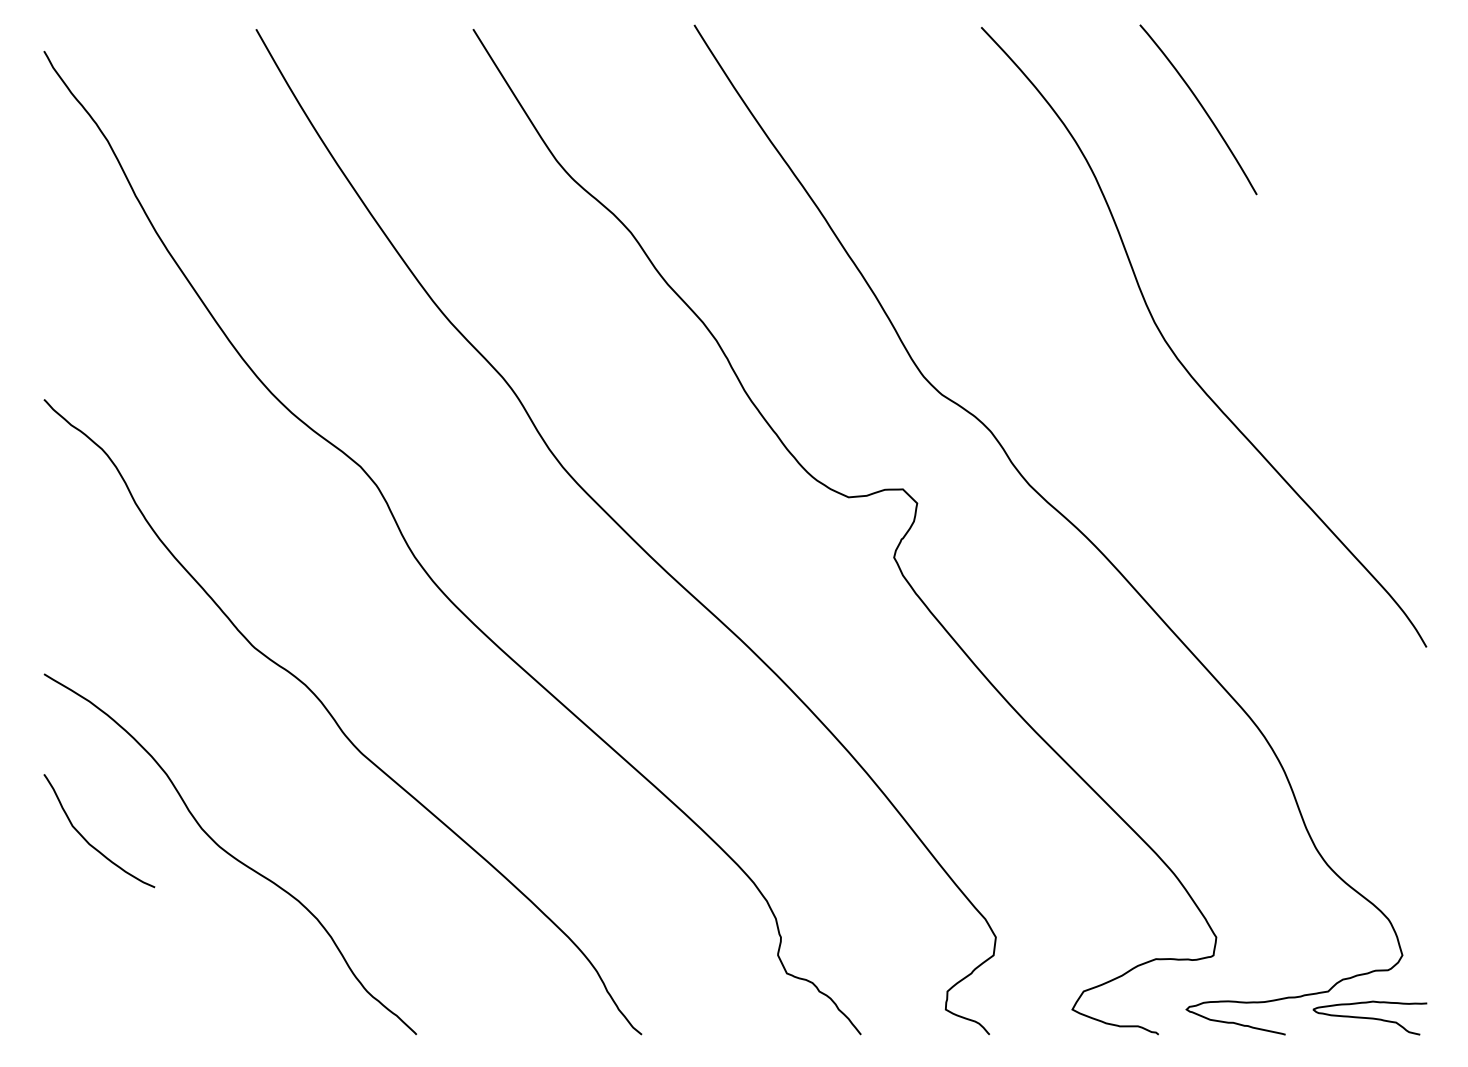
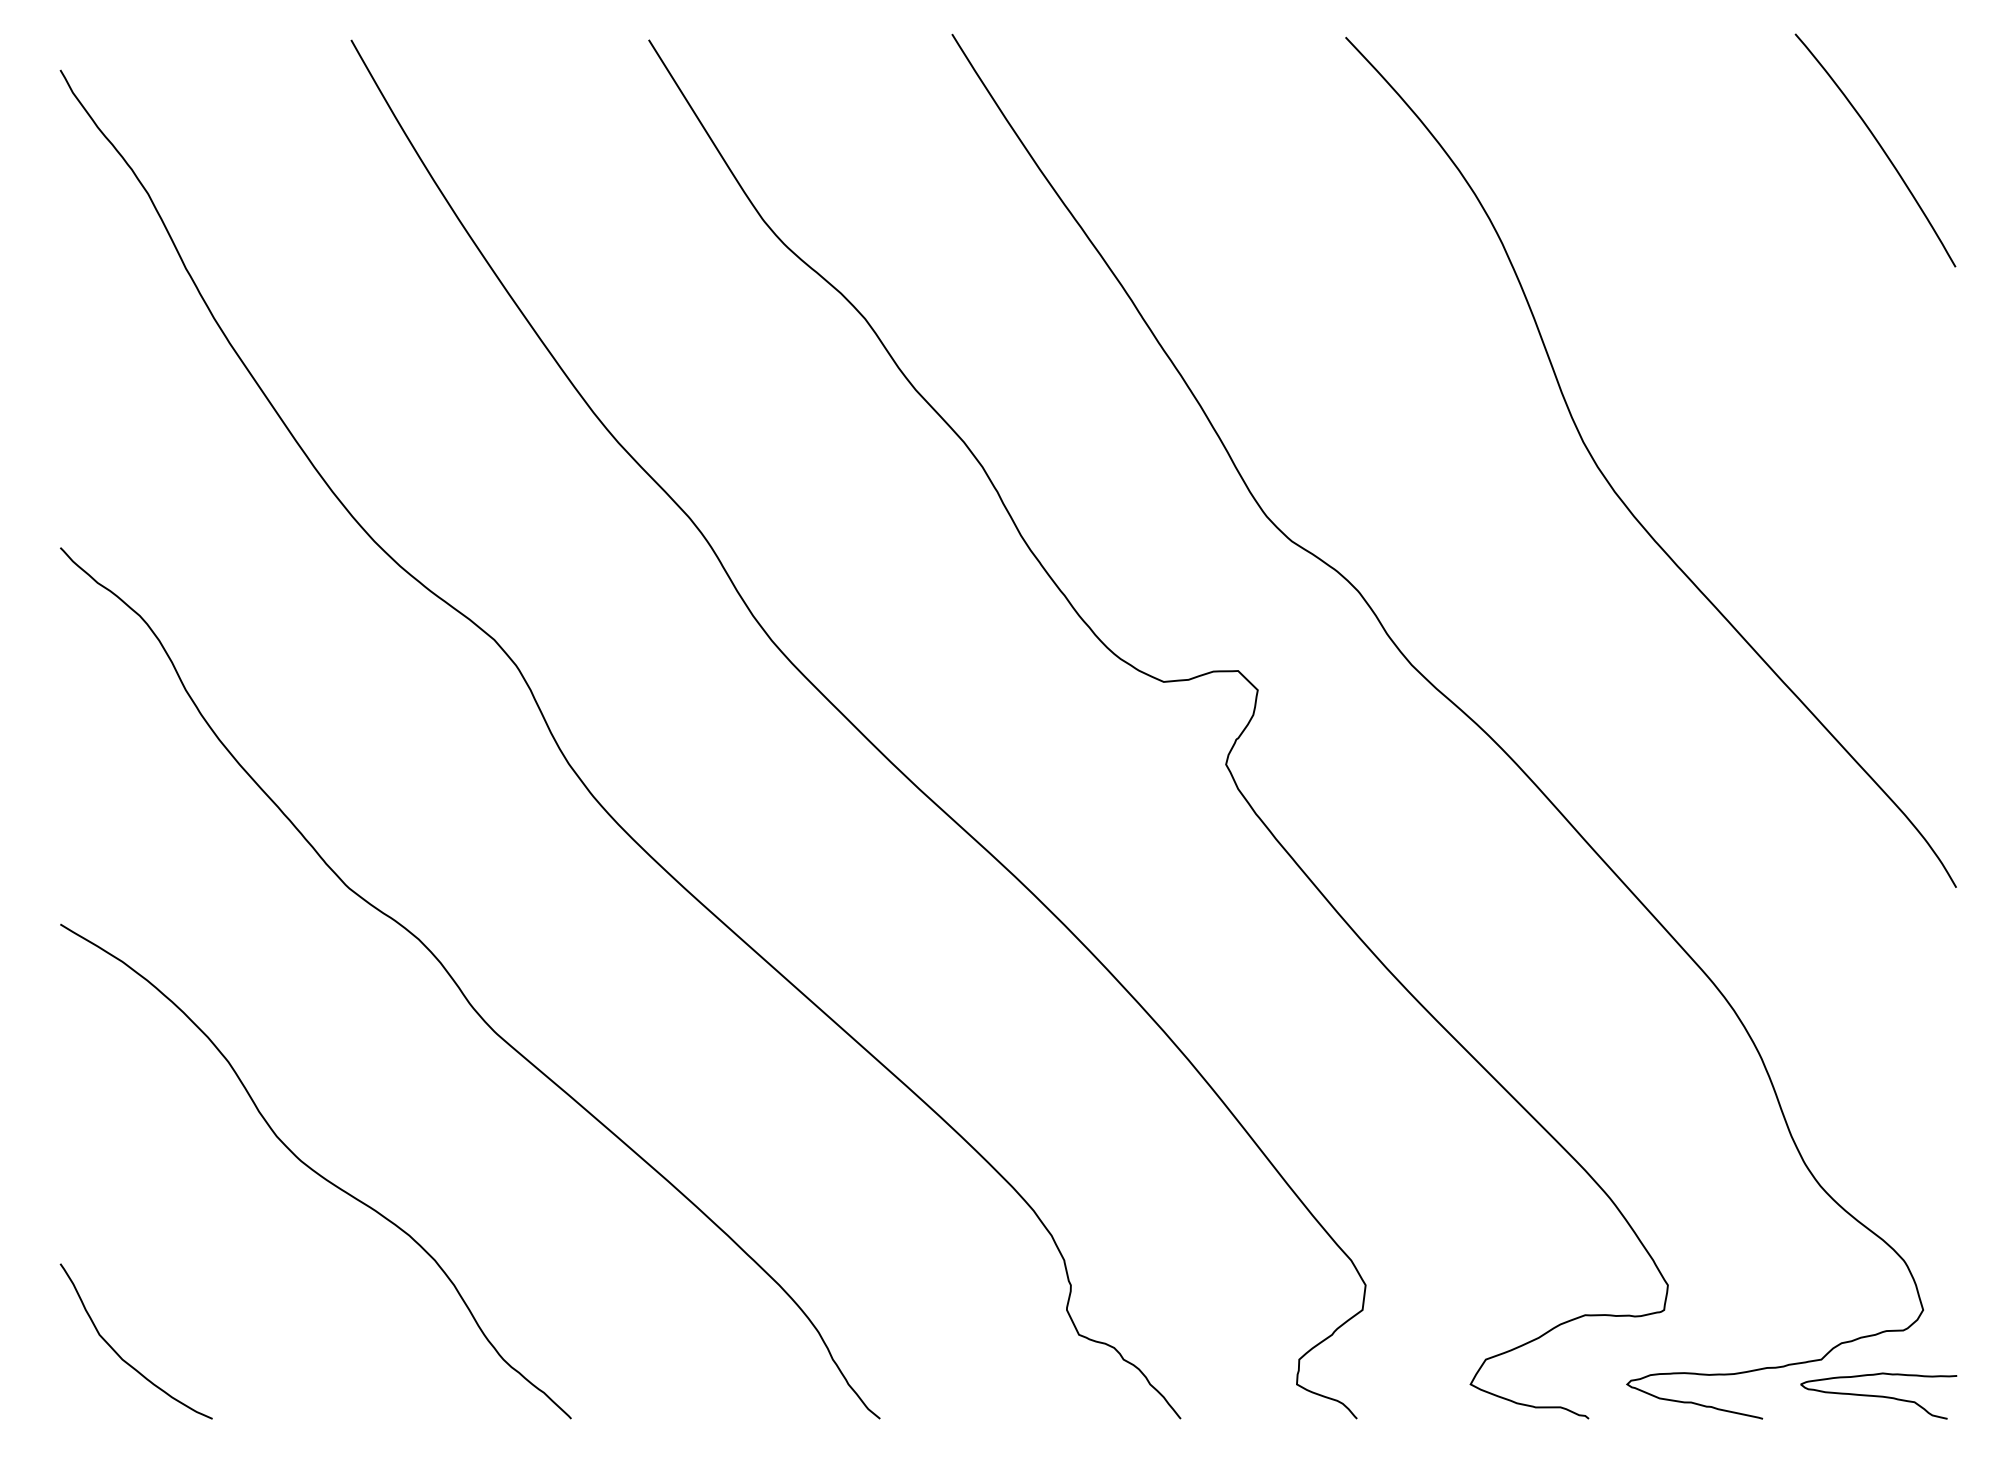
curve: (1201, 106) -> (1879, 146), moved
curve: (87, 841) -> (120, 1355), moved

